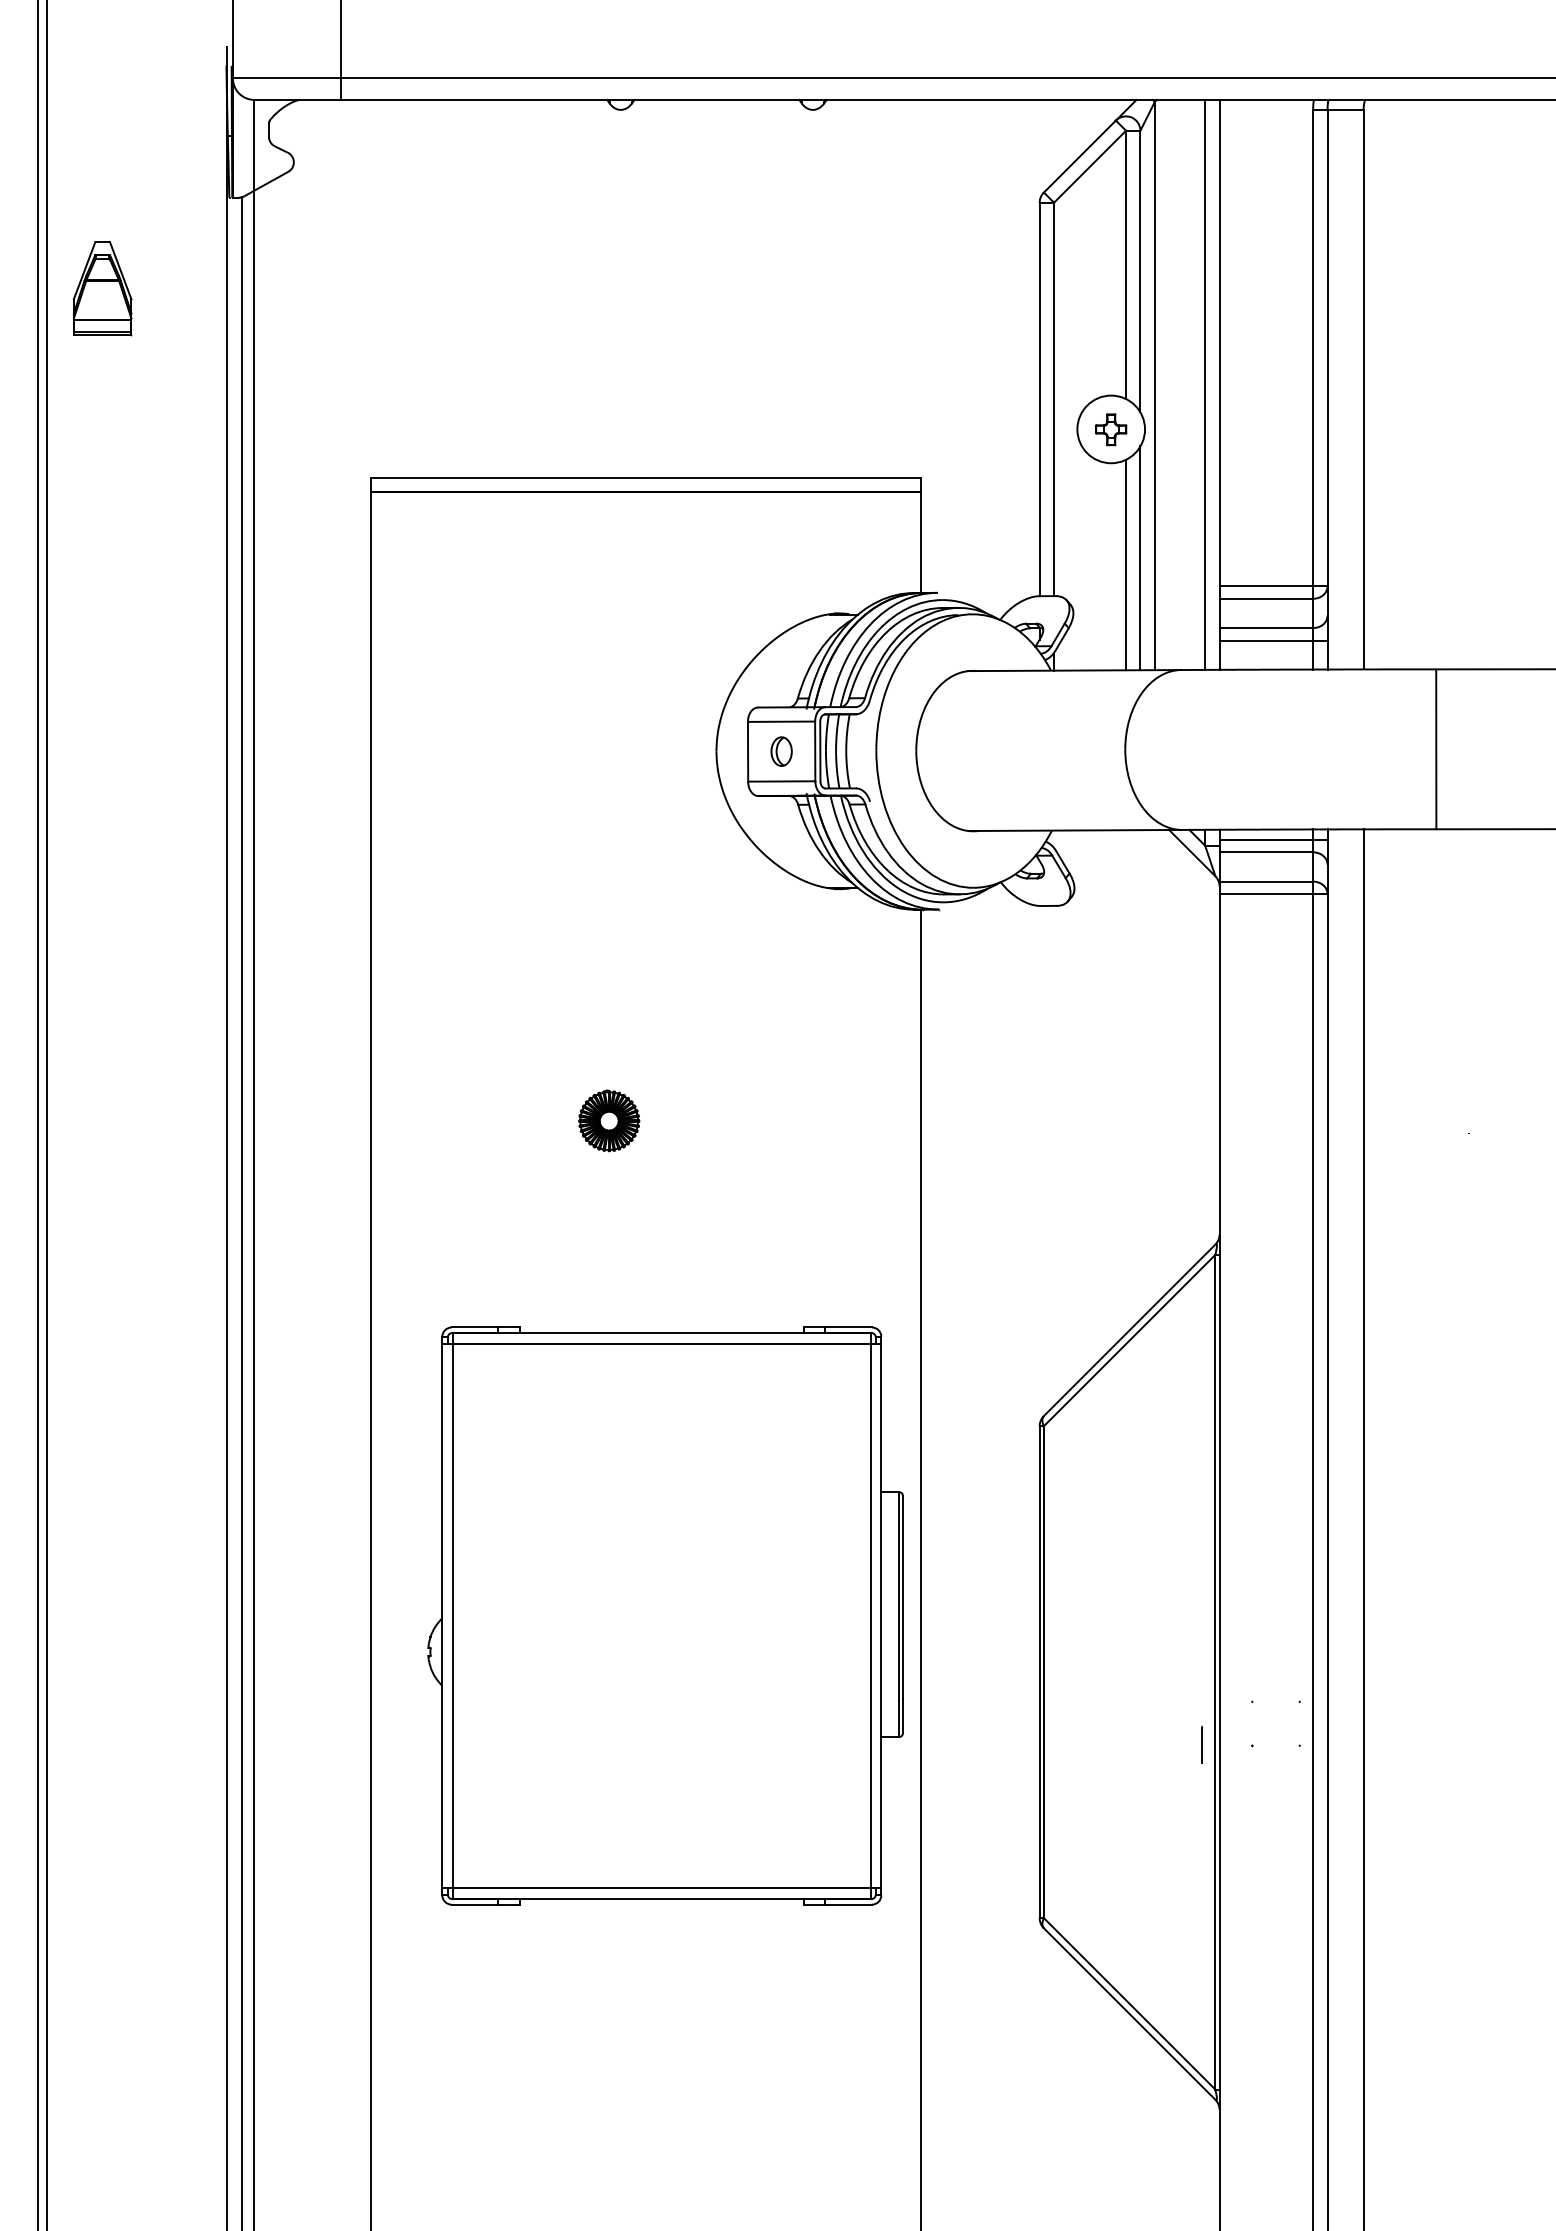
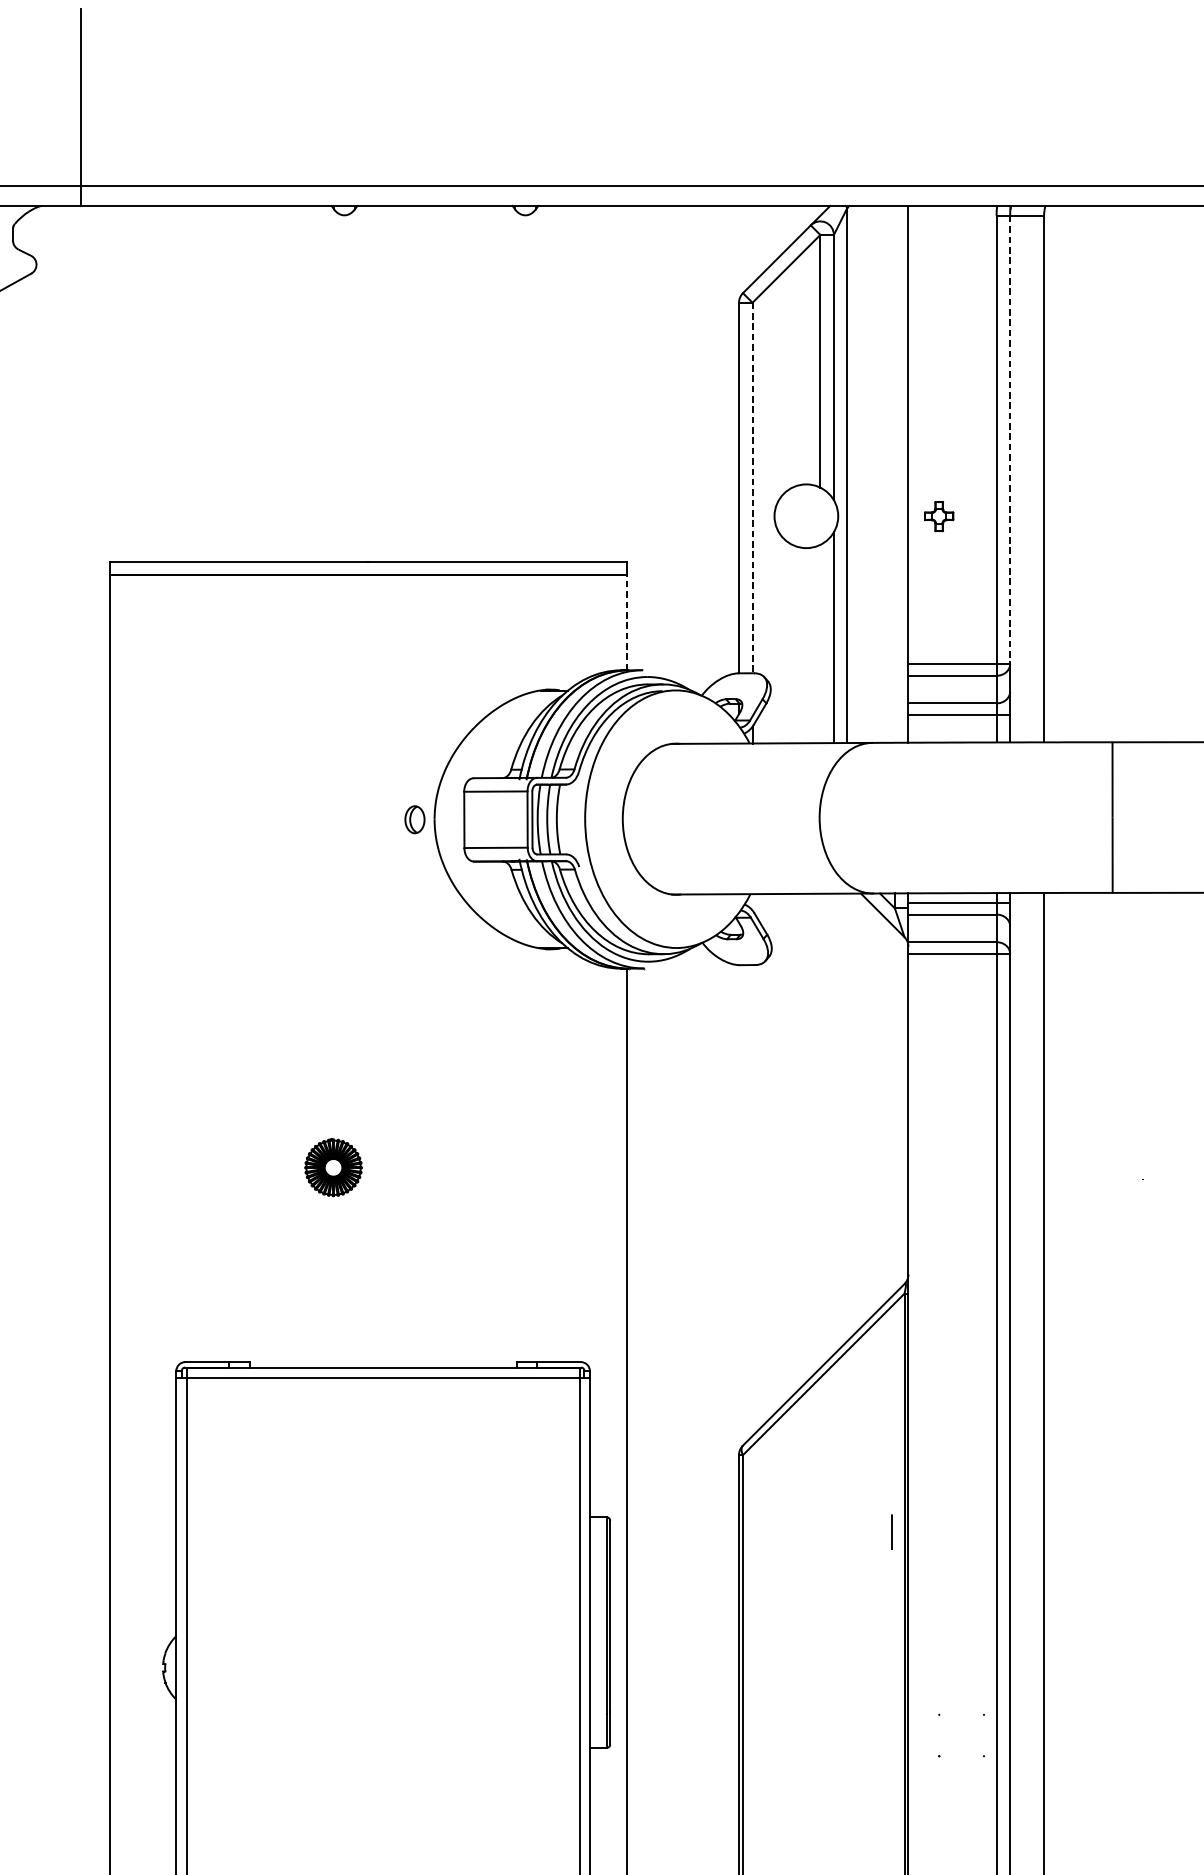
line: (1327, 348) -> (1010, 440), solid -> dashed
line: (1205, 384) -> (895, 473), removed
line: (1054, 399) -> (752, 488), solid -> dashed
part: (1111, 429) -> (939, 516), moved
line: (920, 542) -> (626, 622), solid -> dashed
line: (1126, 564) -> (820, 643), removed
part: (781, 751) -> (414, 819), moved
line: (1201, 1744) -> (891, 1531), moved

